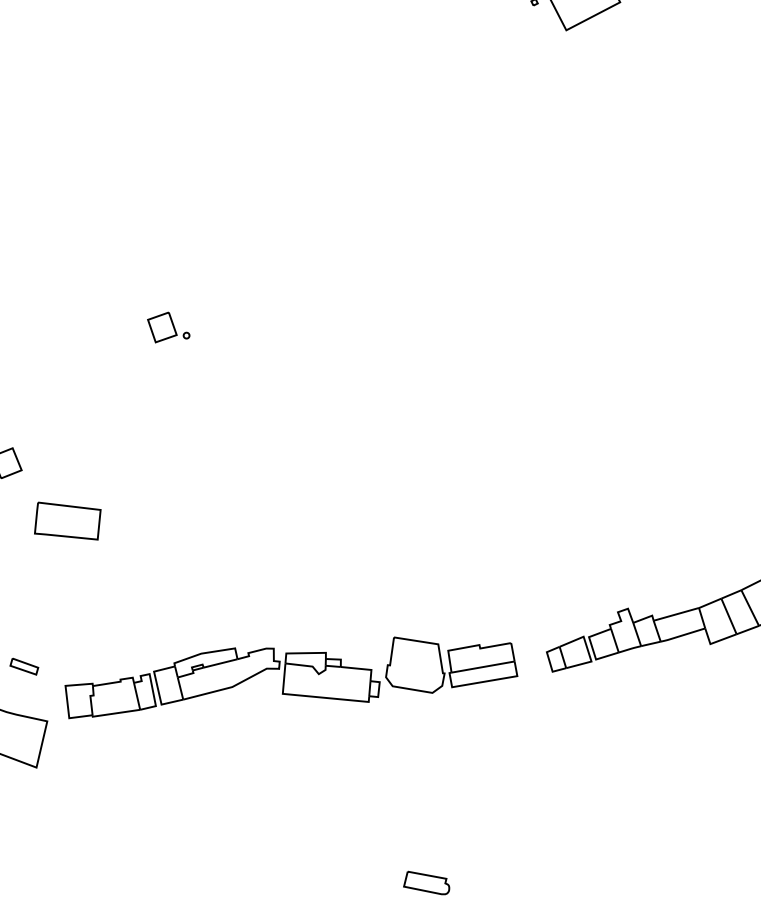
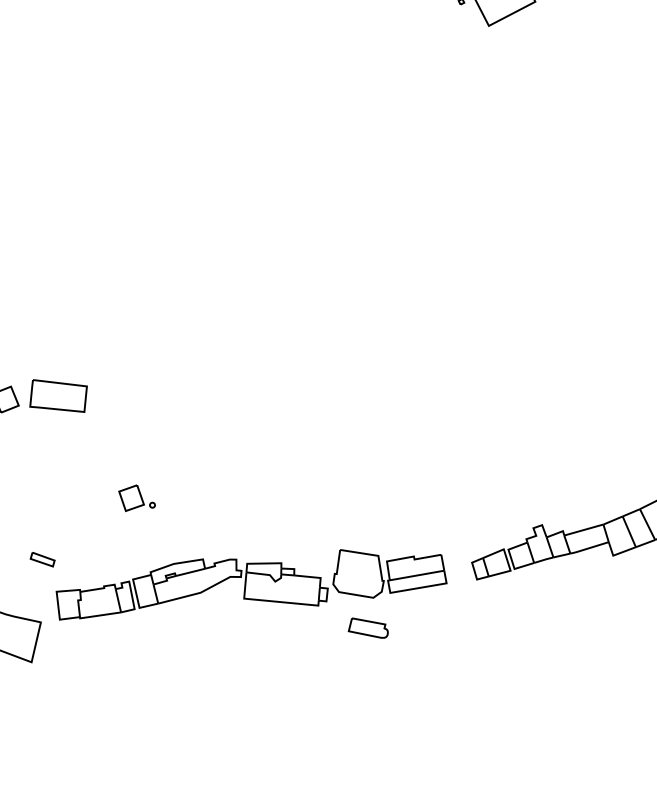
part: (168, 327) -> (136, 498), moved
part: (67, 520) -> (58, 395), moved
part: (24, 666) -> (42, 559), moved
part: (426, 882) -> (368, 627), moved

